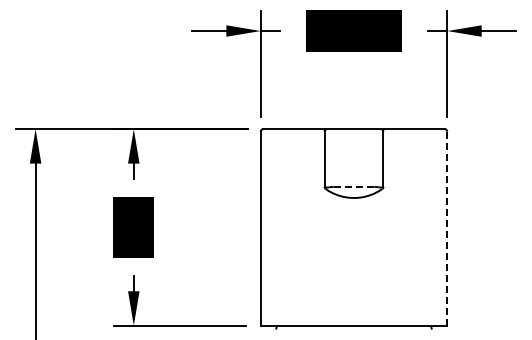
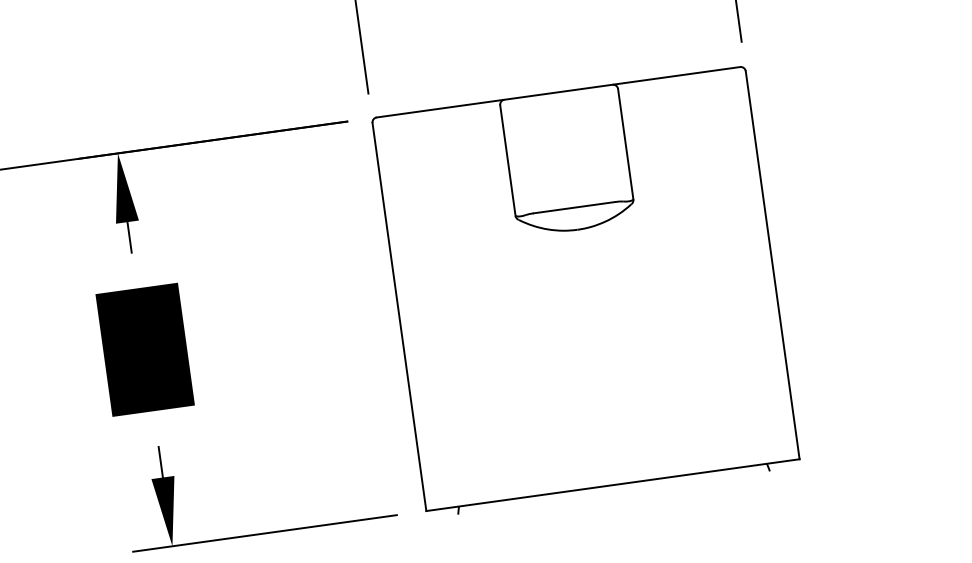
line: (353, 186) -> (573, 206), dashed -> solid
line: (447, 228) -> (773, 264), dashed -> solid

